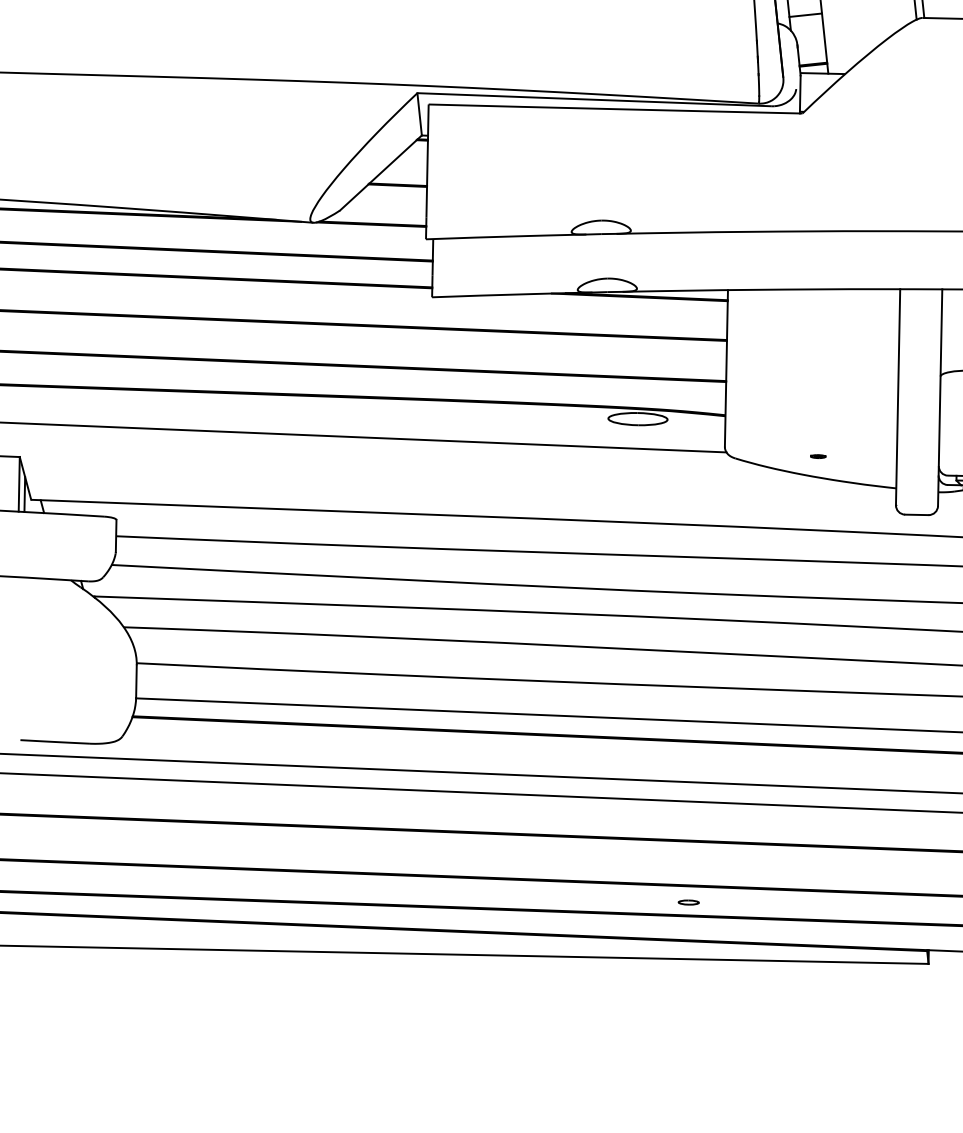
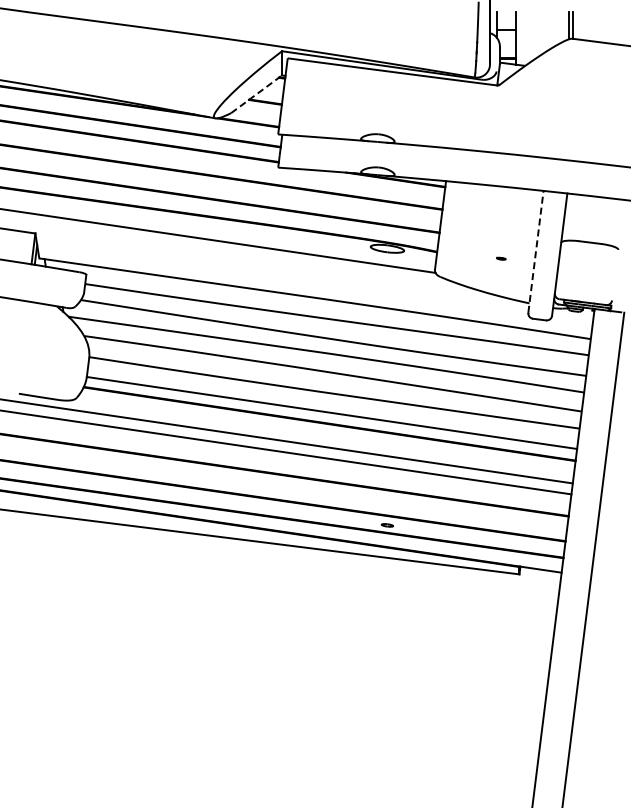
line: (380, 173) -> (256, 94), solid -> dashed
line: (898, 396) -> (536, 251), solid -> dashed
part: (818, 456) -> (501, 258), moved

